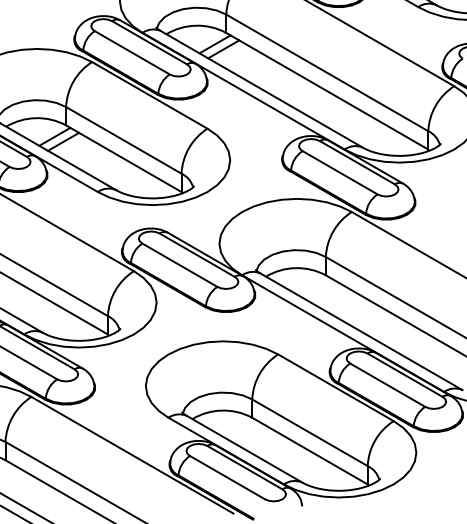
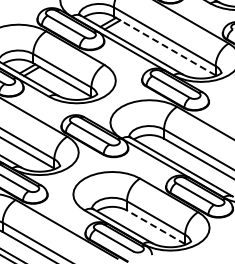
line: (326, 90) -> (164, 45), solid -> dashed
line: (310, 451) -> (156, 227), solid -> dashed

